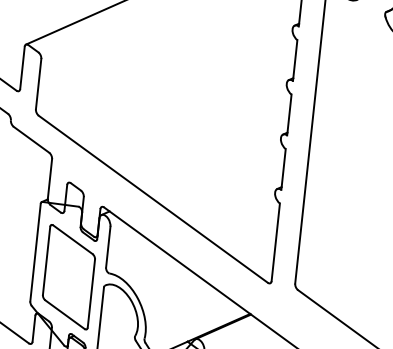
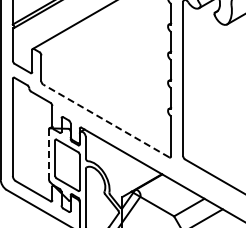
line: (153, 198) -> (106, 120), solid -> dashed
line: (36, 254) -> (49, 155), solid -> dashed

